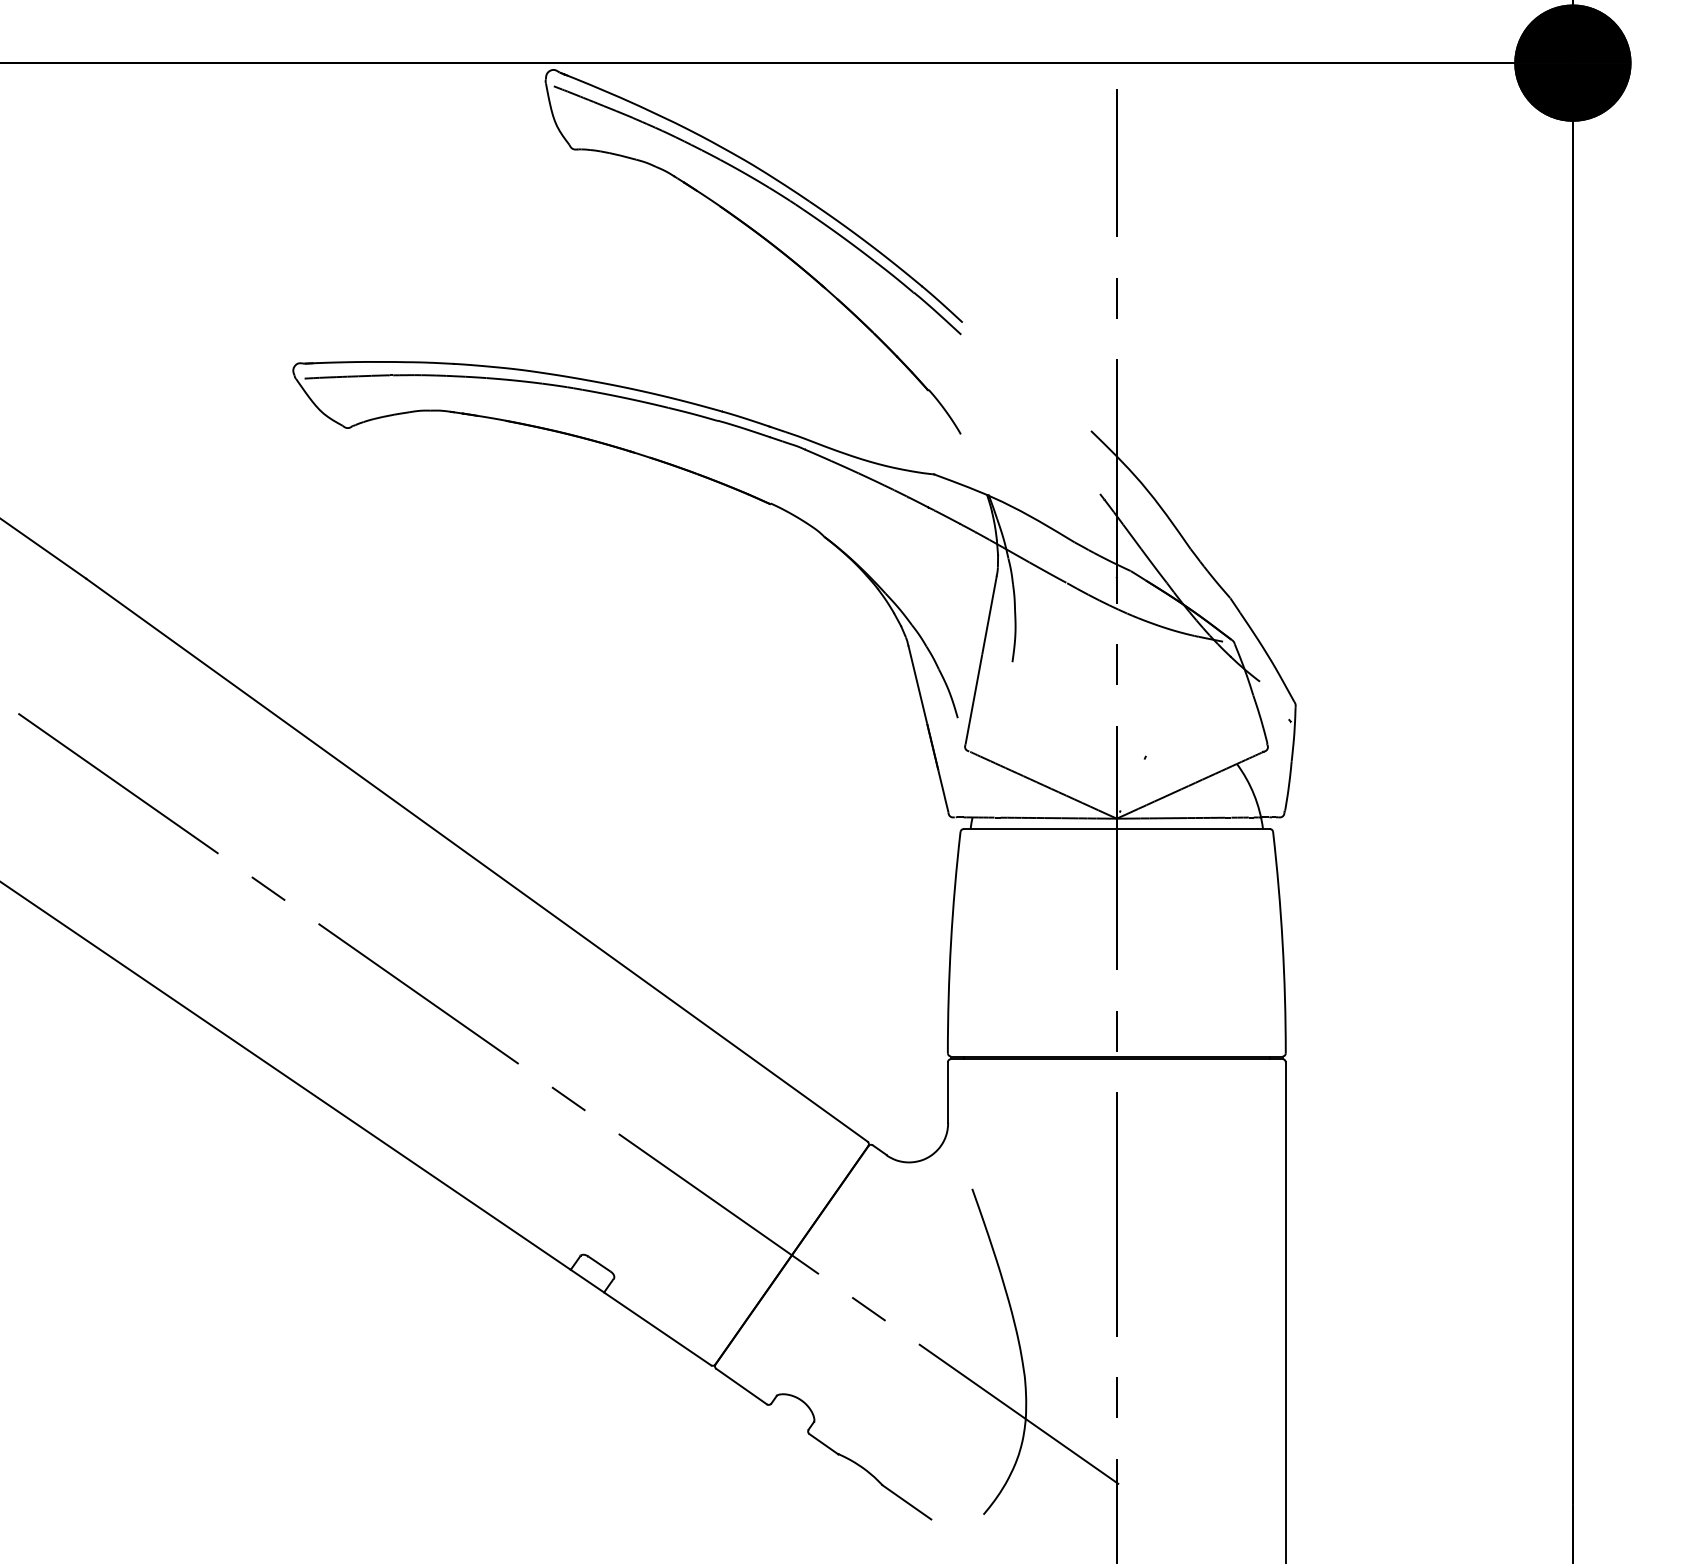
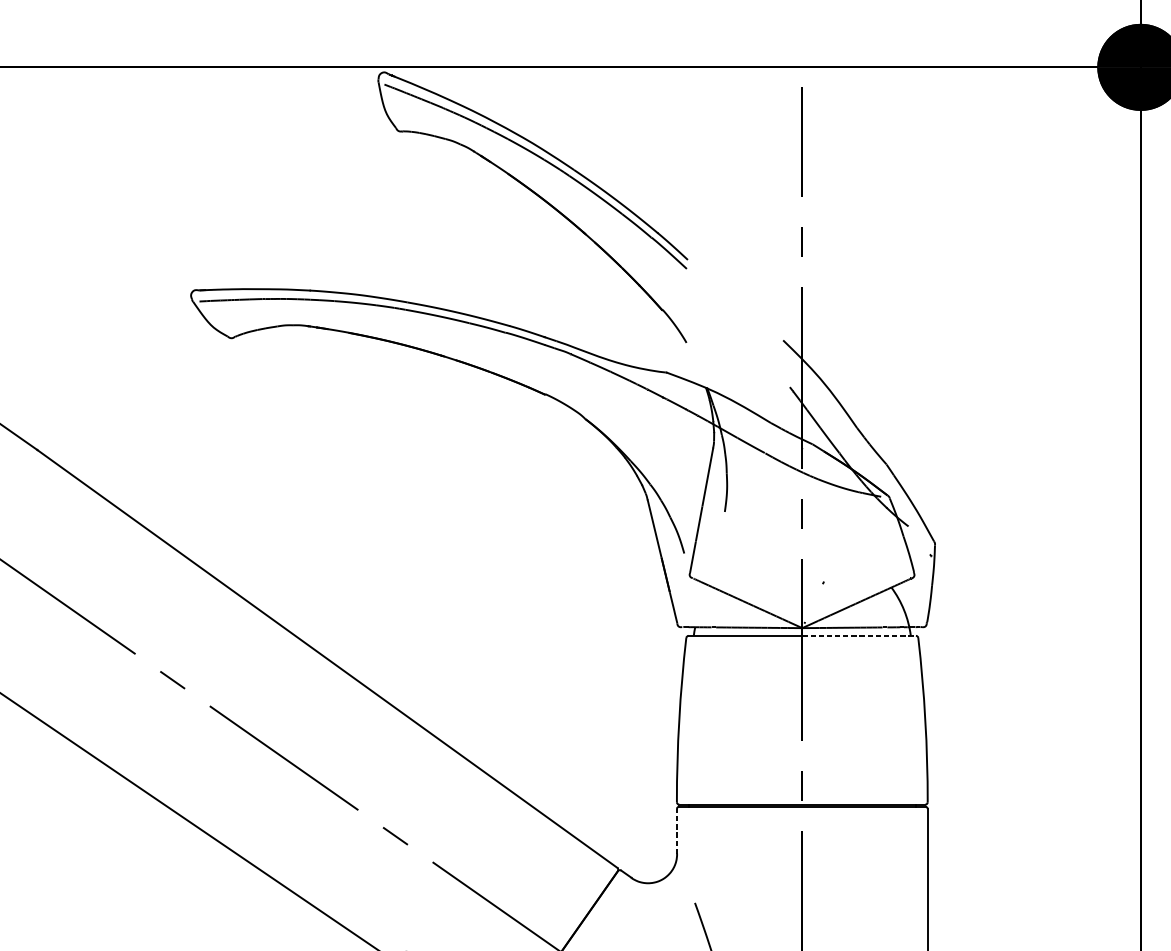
line: (1193, 829) -> (859, 636), solid -> dashed
line: (947, 1092) -> (676, 831), solid -> dashed

